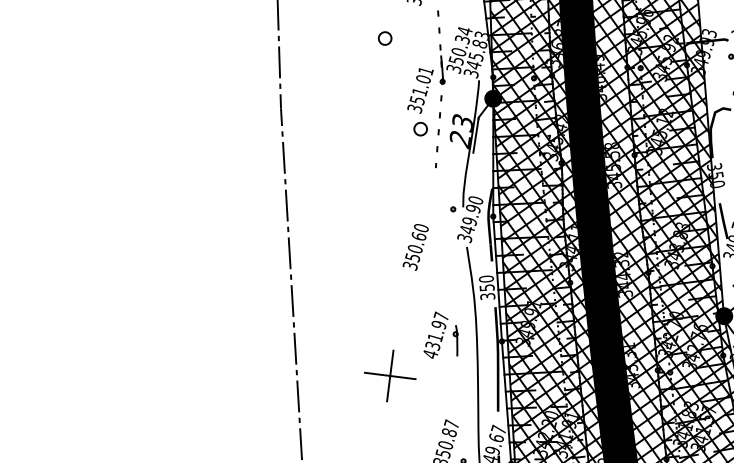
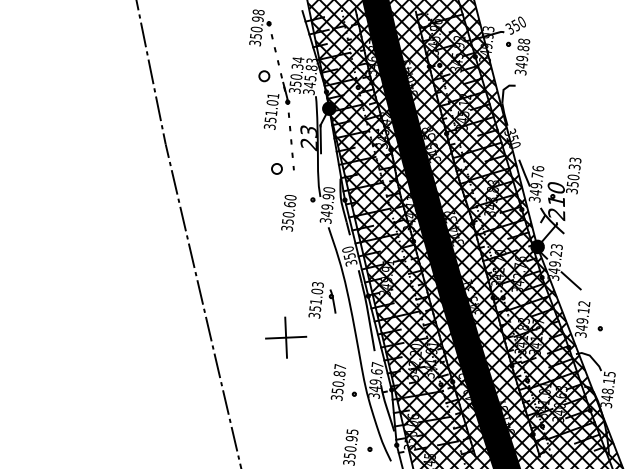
circle: (385, 38) -> (264, 76), moved
circle: (420, 128) -> (276, 168), moved
text: (415, 247) -> (288, 213), moved
text: (435, 334) -> (315, 299), 431.97 -> 351.03

